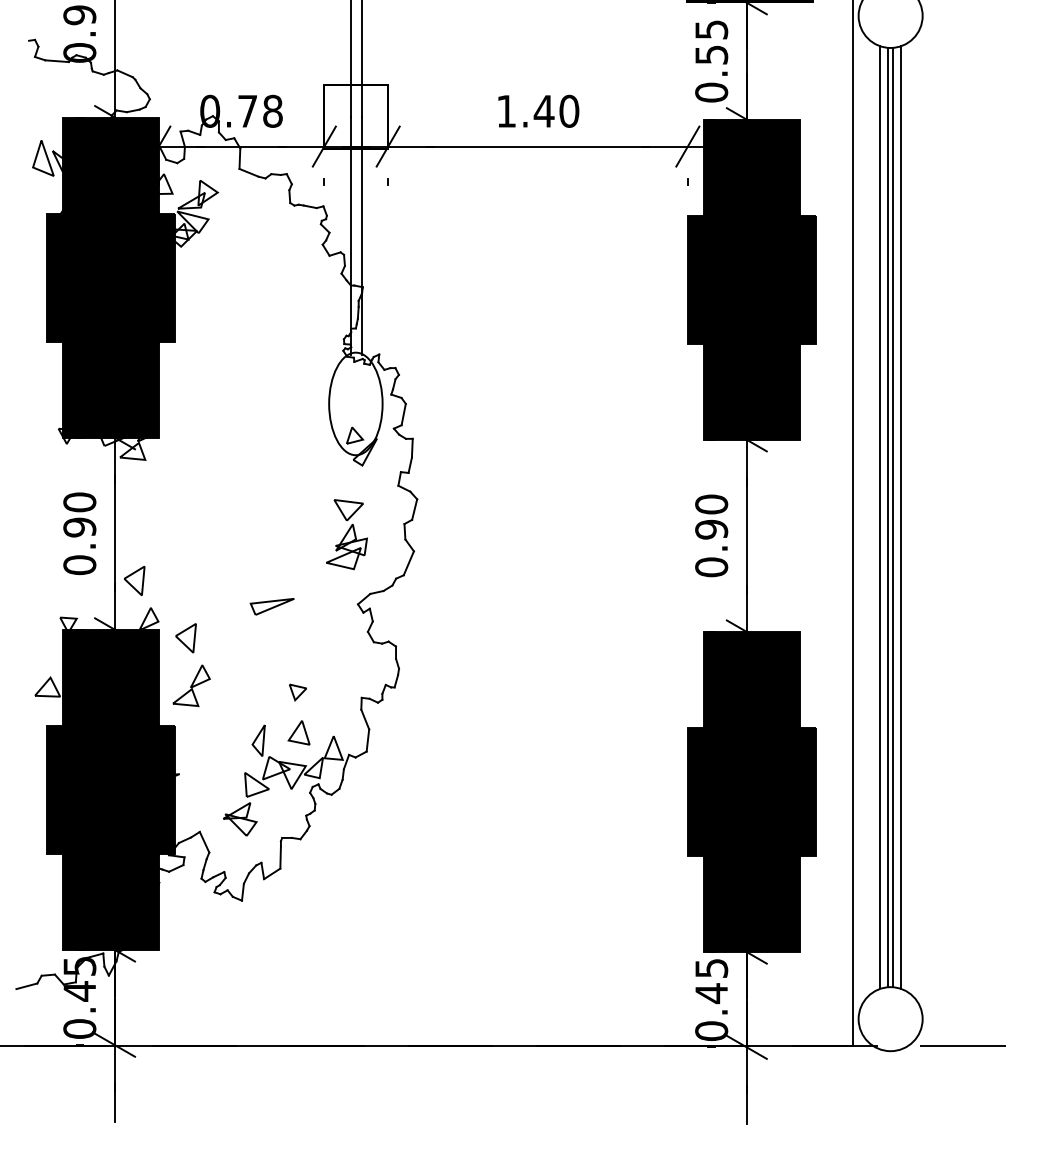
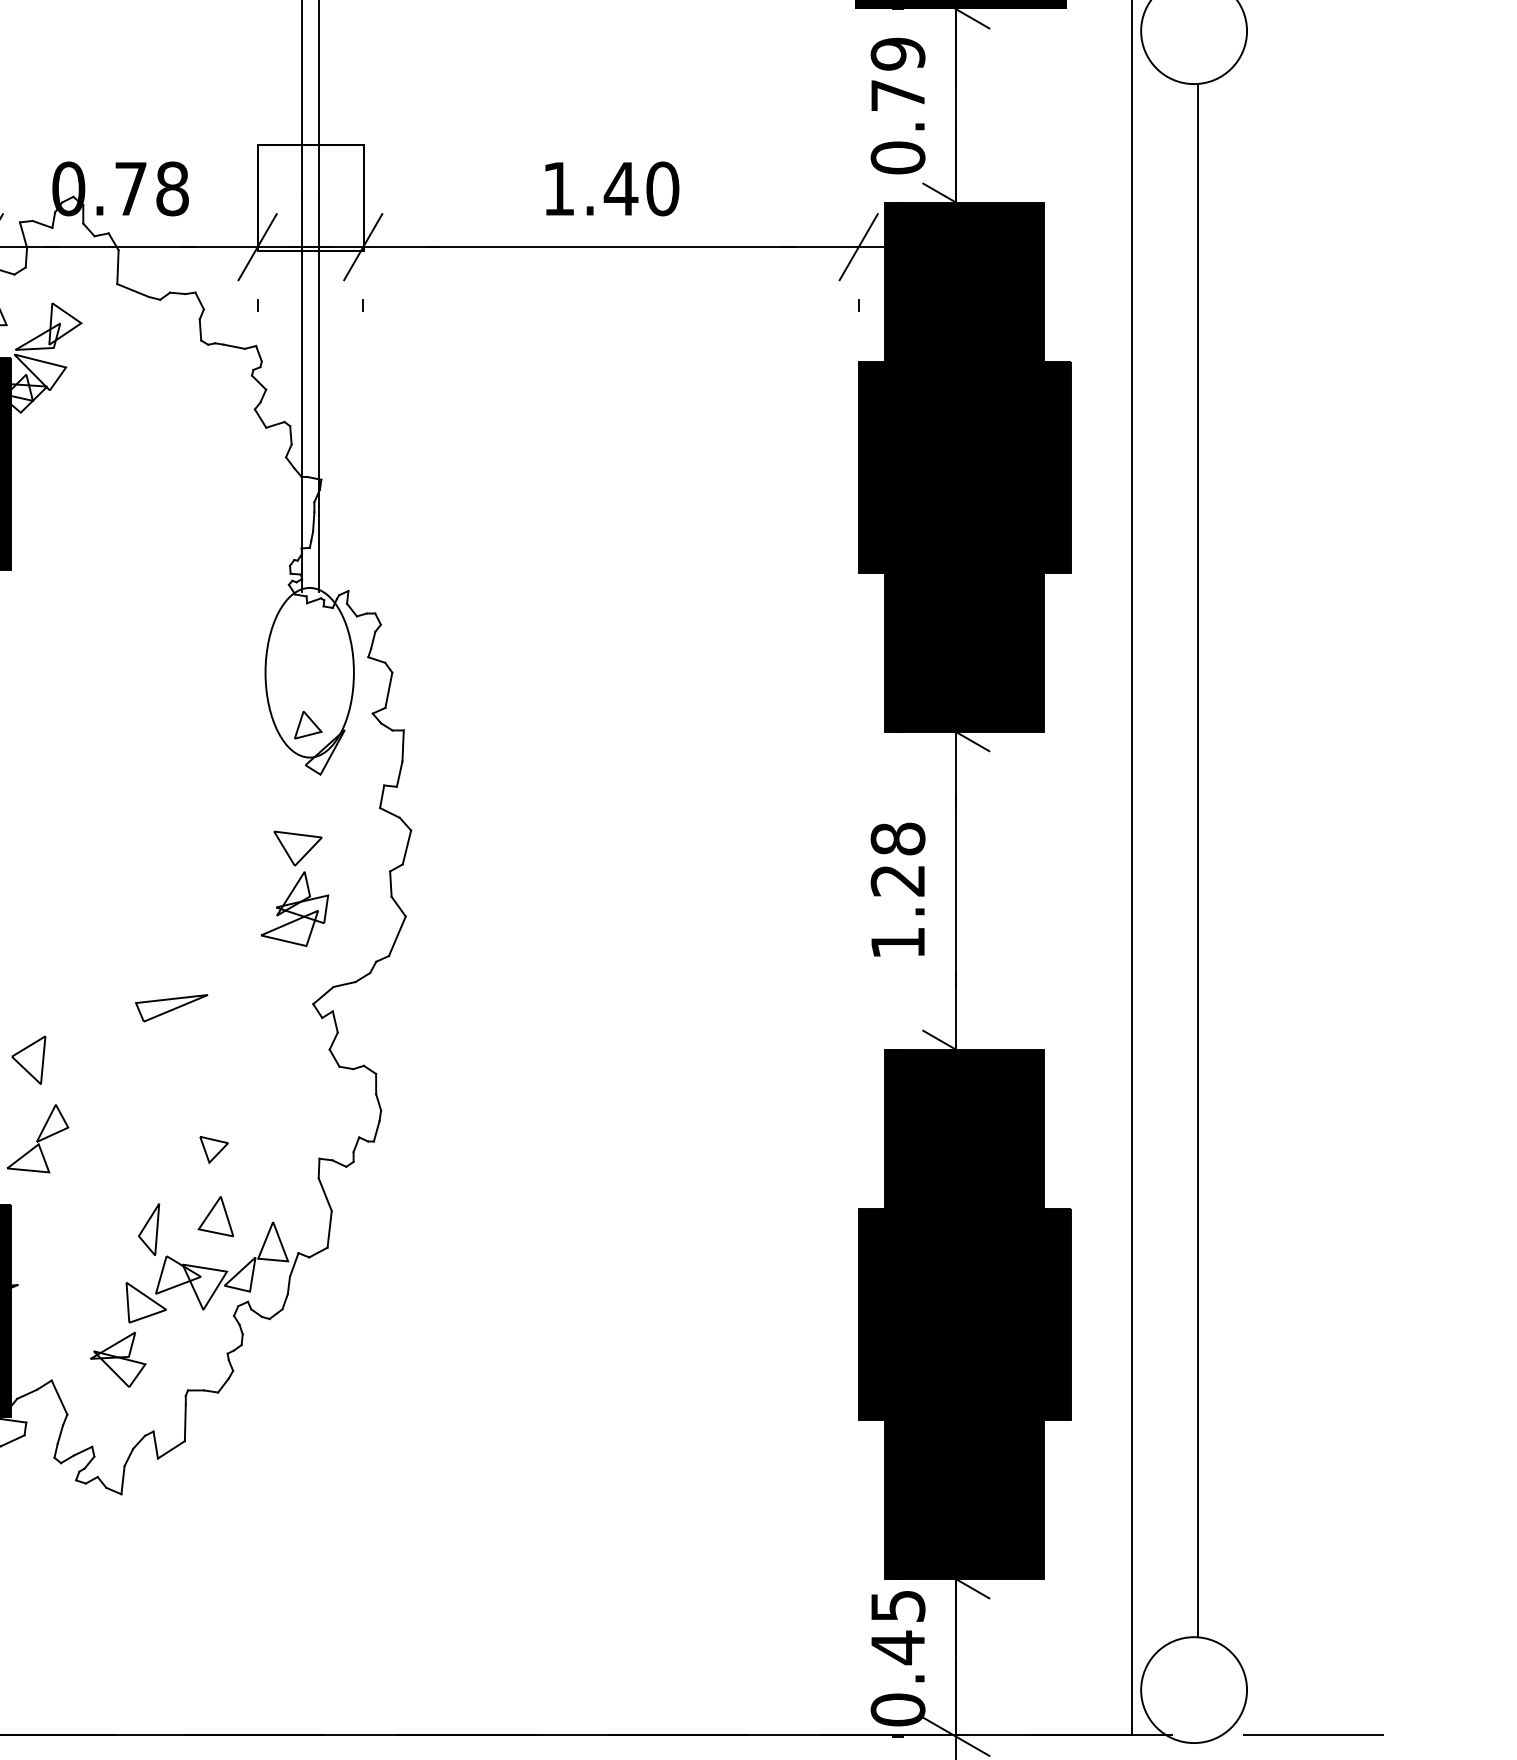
text: (711, 42) -> (897, 75), 0.55 -> 0.79
line: (879, 516) -> (1175, 858), removed
line: (888, 517) -> (1190, 860), removed
line: (901, 517) -> (1212, 860), removed
text: (711, 535) -> (897, 890), 0.90 -> 1.28

